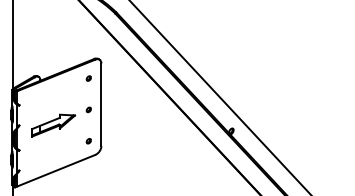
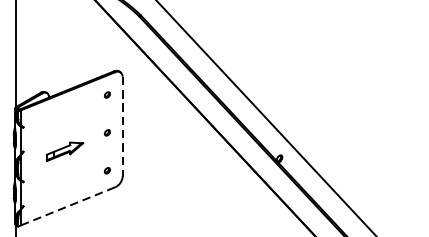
line: (101, 105) -> (122, 127), solid -> dashed
part: (53, 125) -> (64, 151), size x0.7
line: (56, 170) -> (68, 206), solid -> dashed

